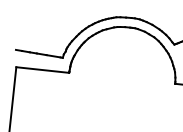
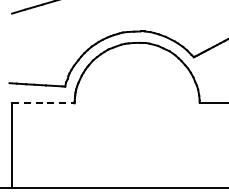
line: (42, 70) -> (43, 103), solid -> dashed

